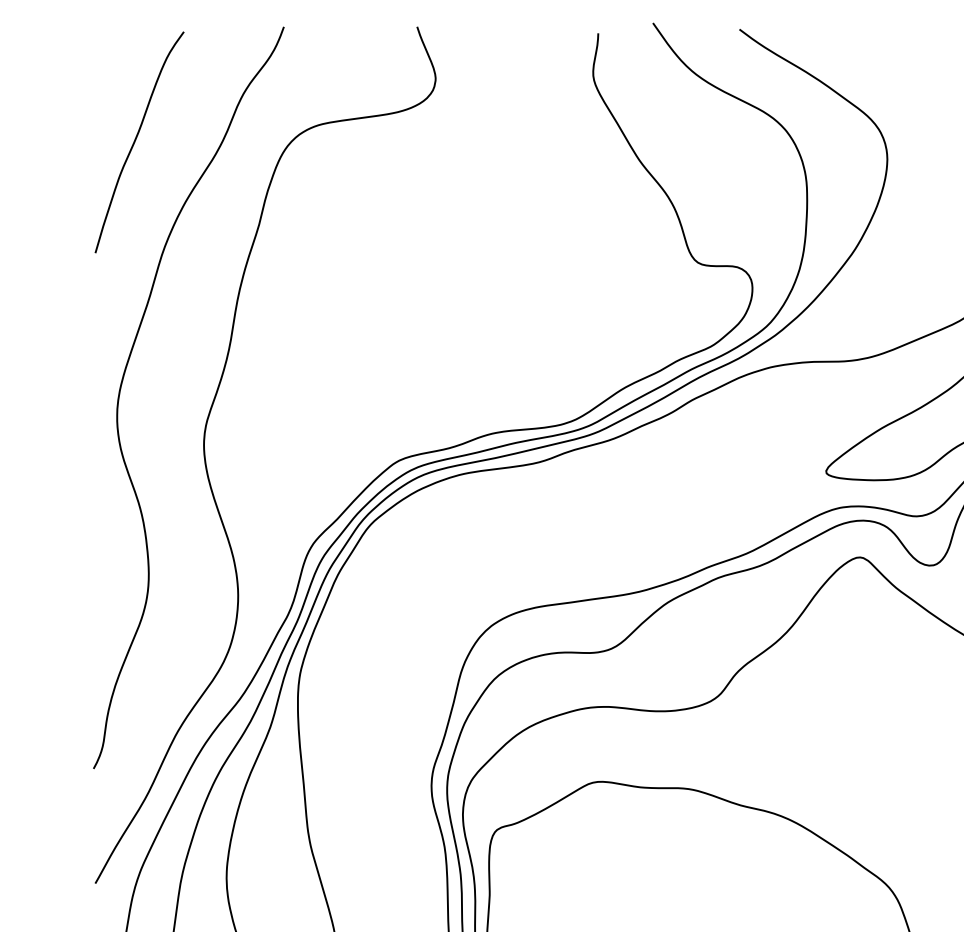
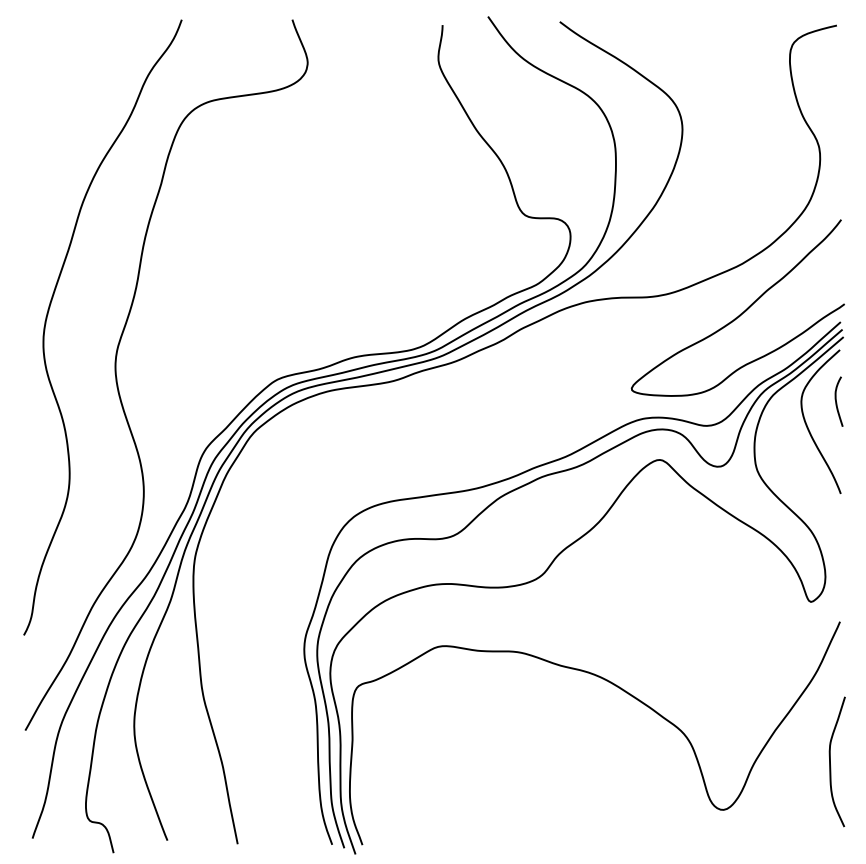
curve: (136, 141) -> (59, 114), removed

